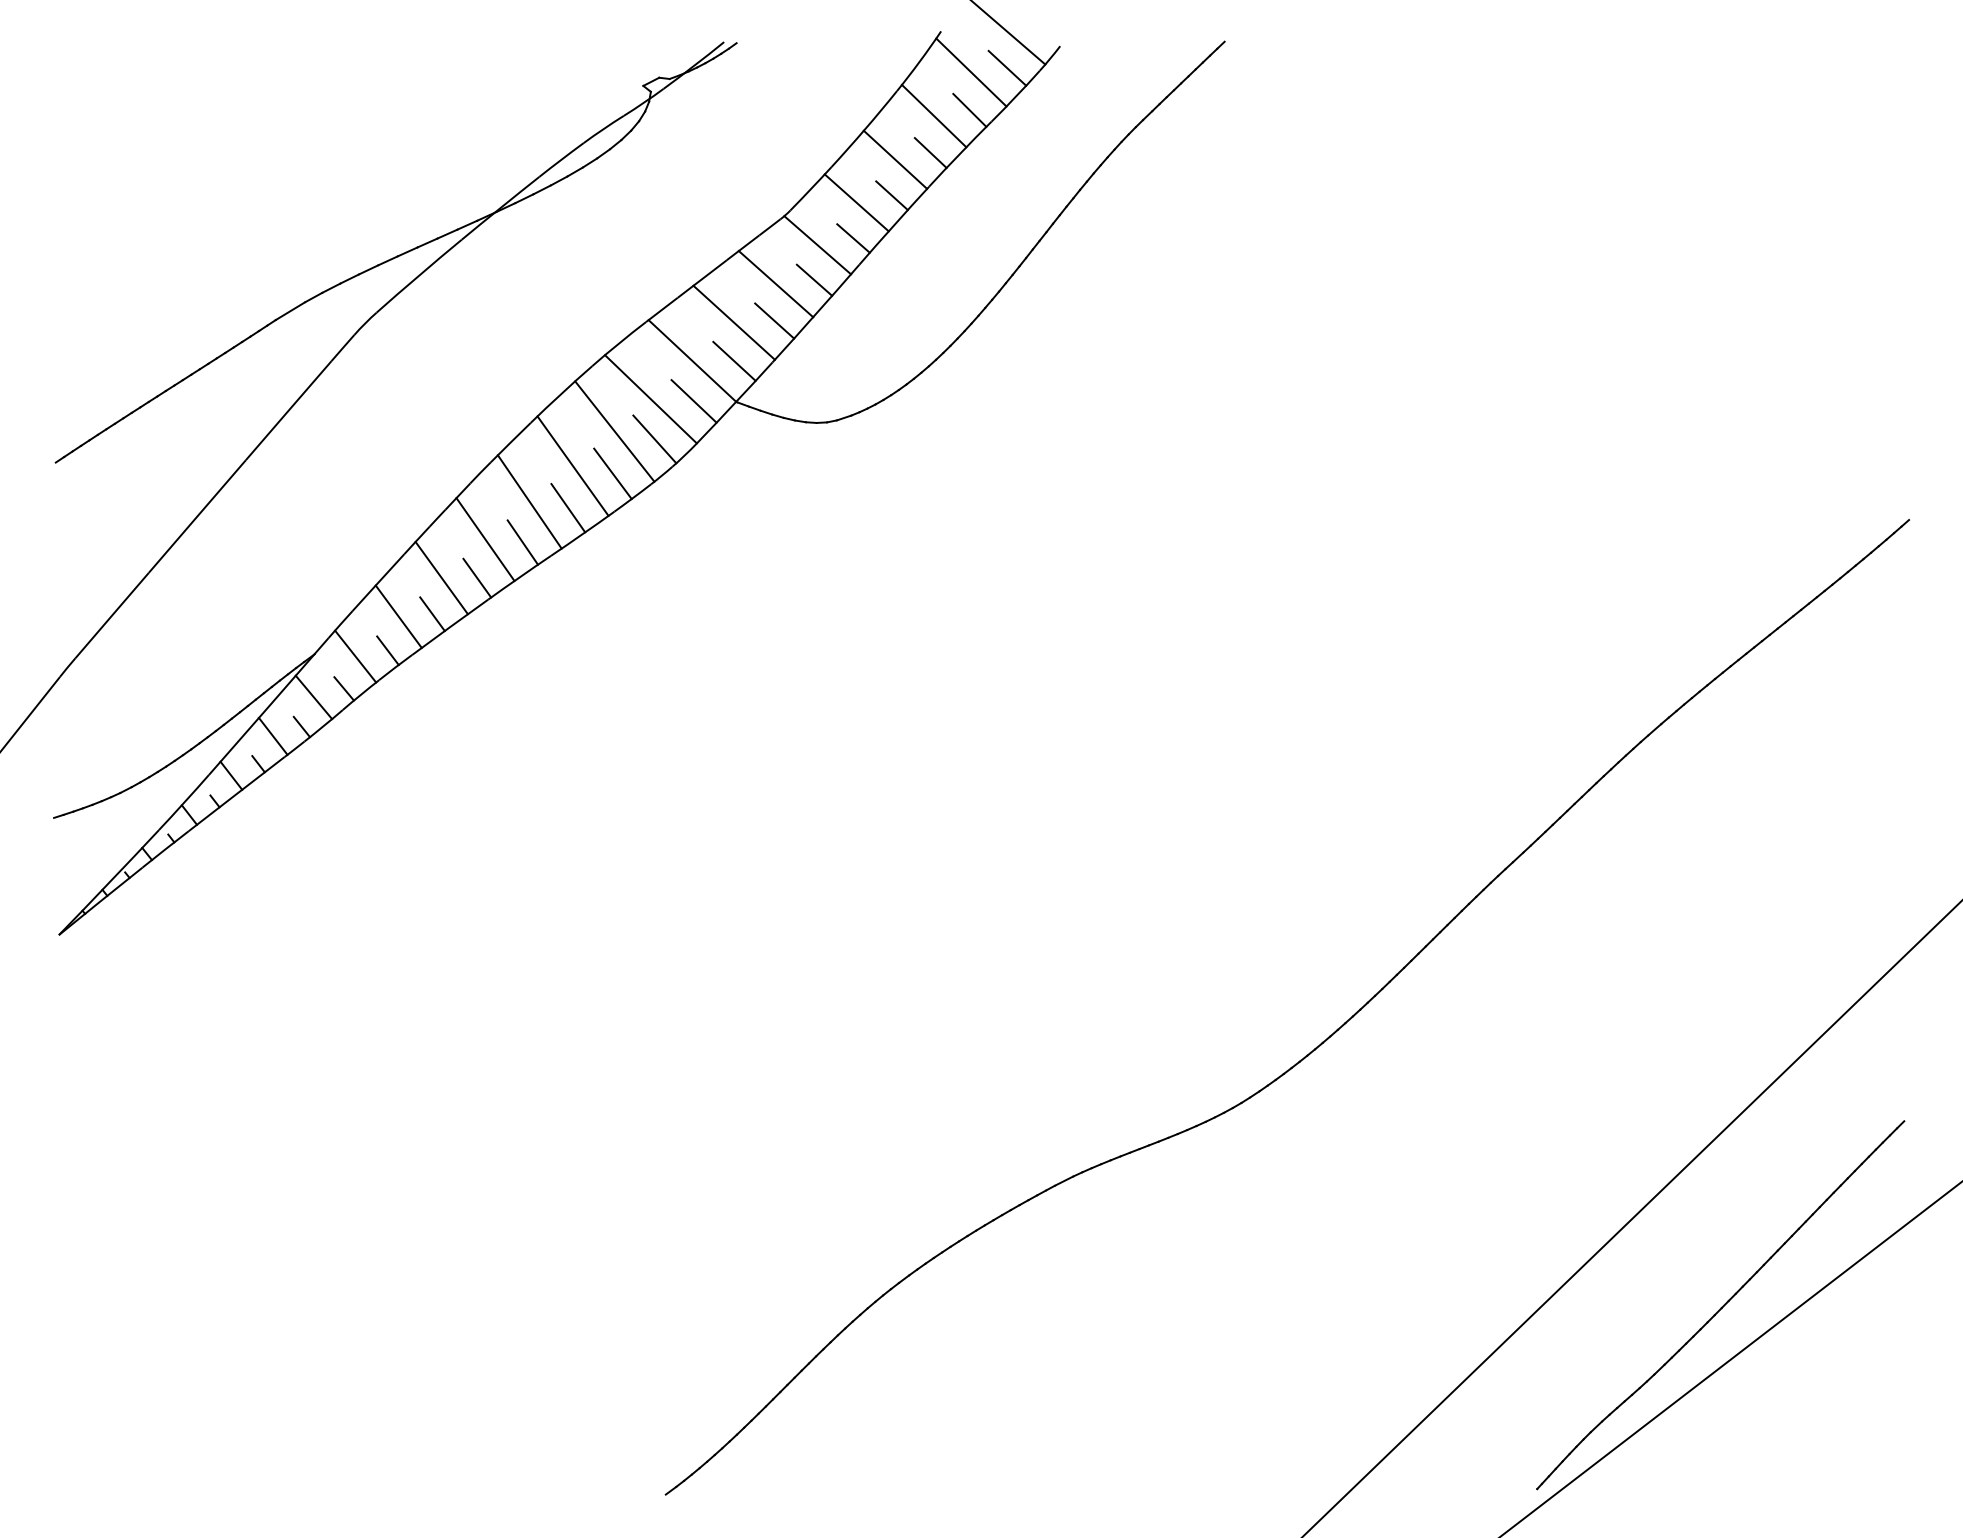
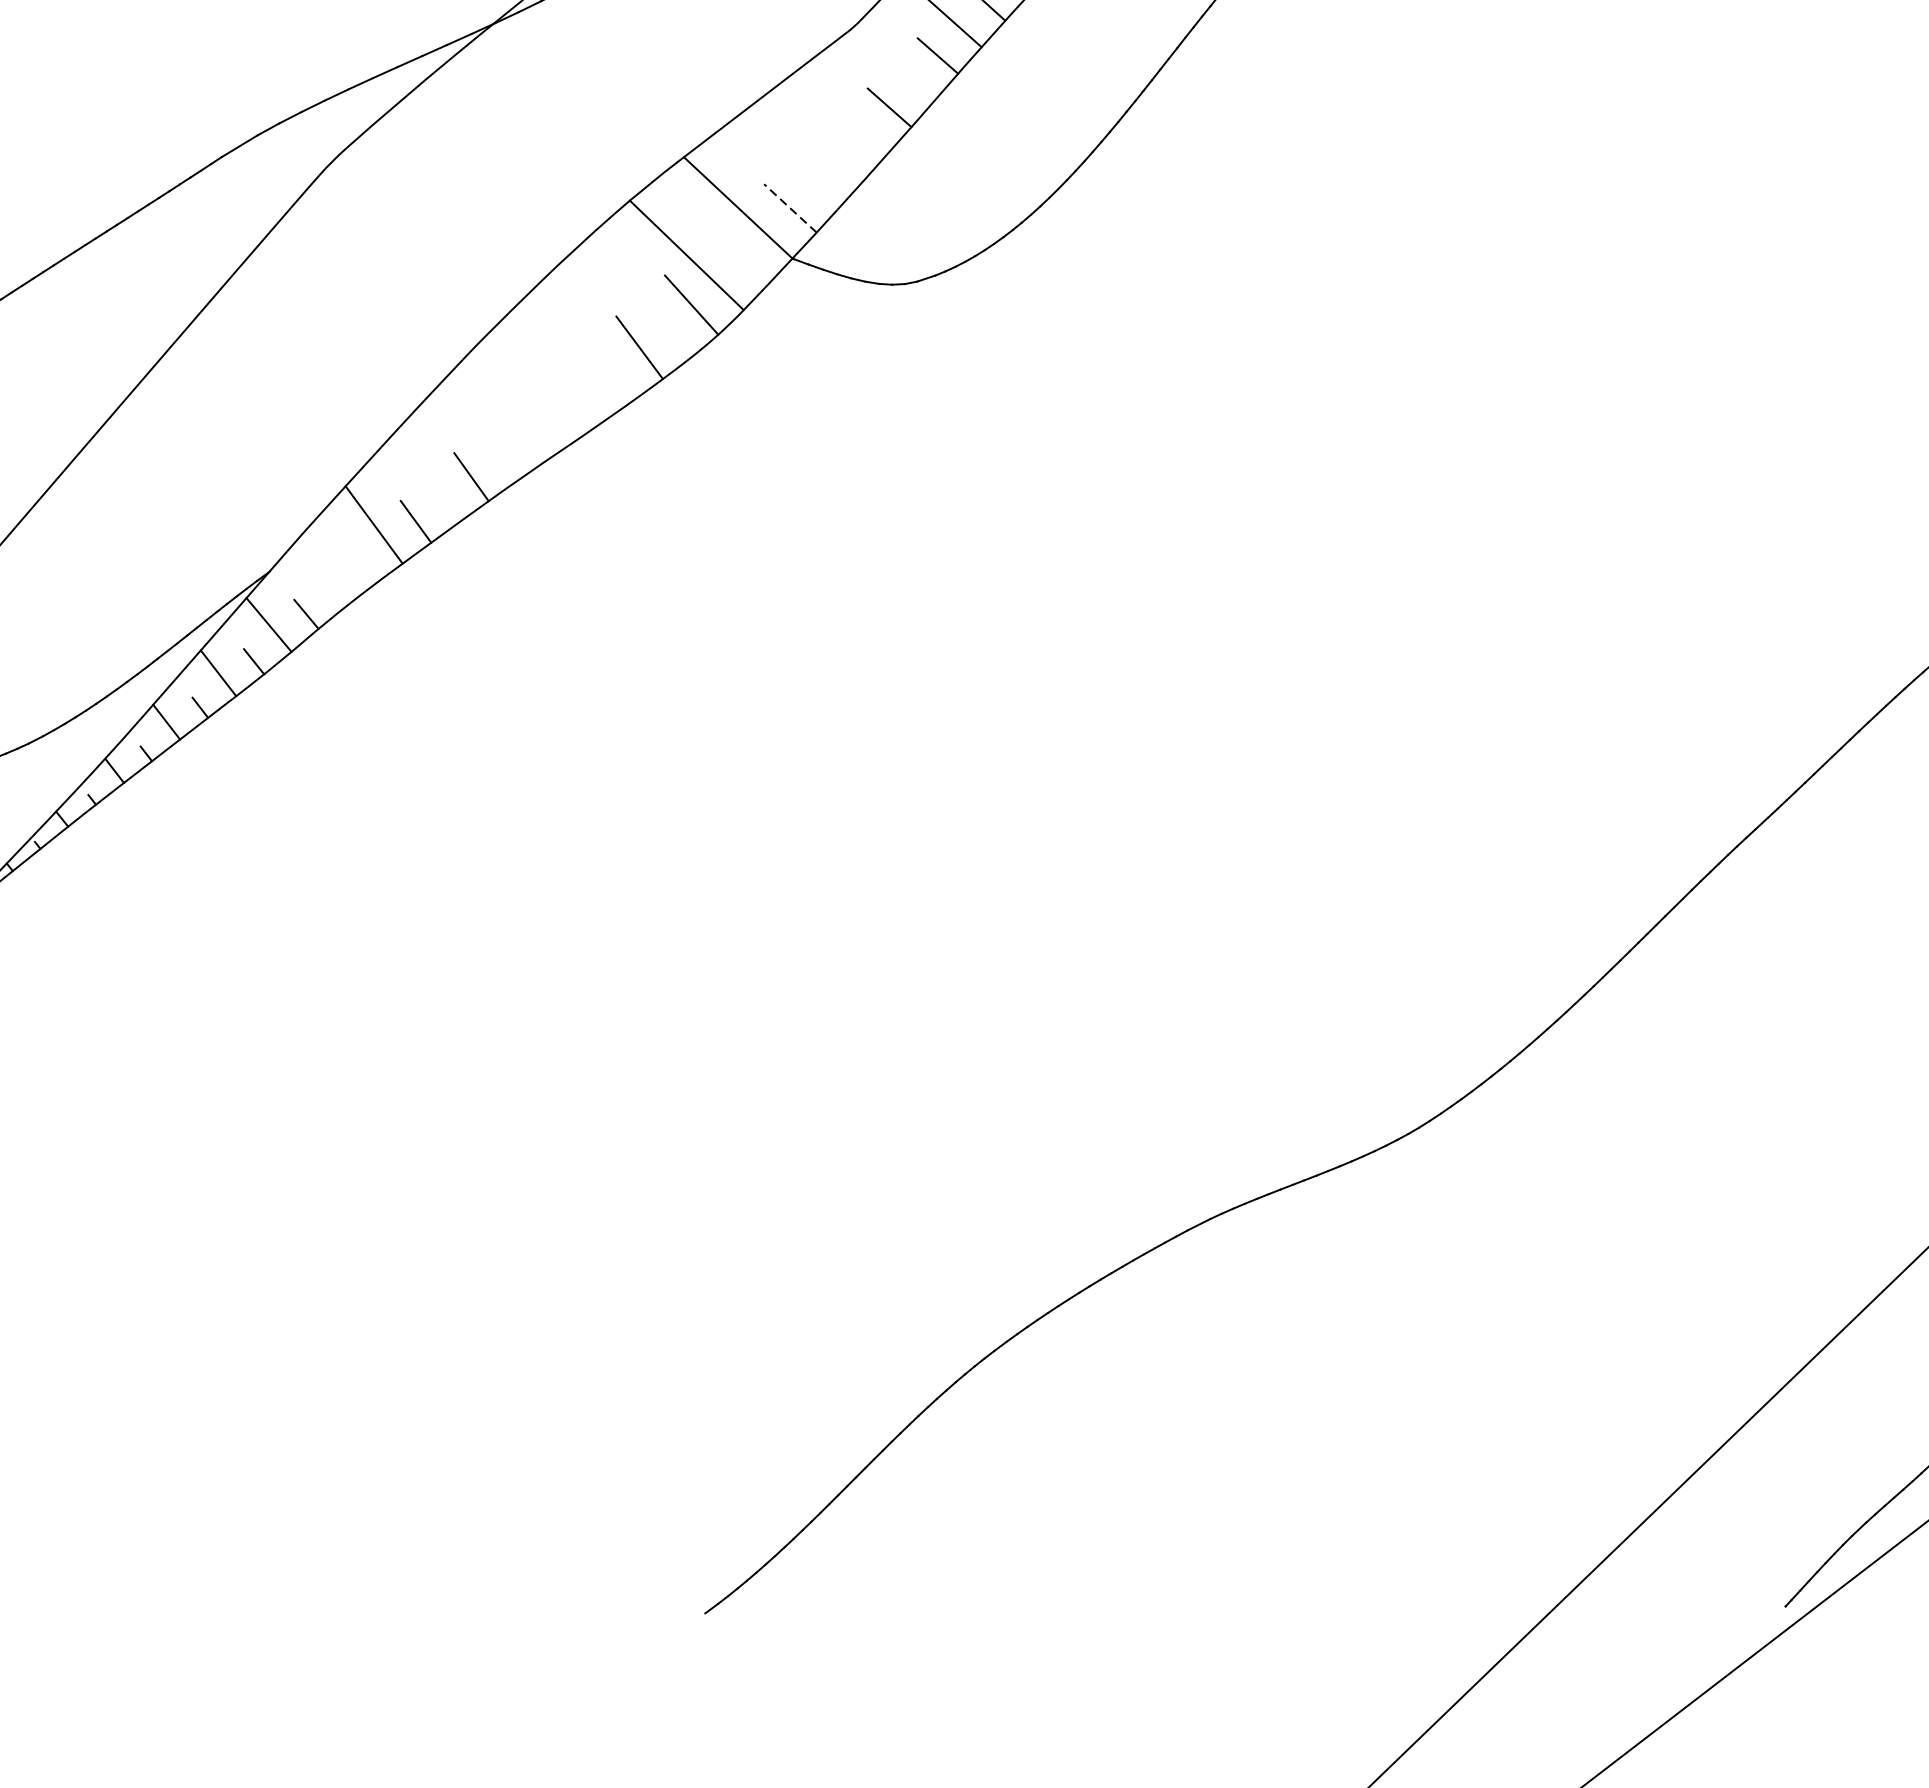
line: (817, 245) -> (893, 64), removed
line: (775, 284) -> (841, 113), removed
line: (774, 320) -> (839, 157), removed
line: (733, 322) -> (789, 160), removed
line: (734, 361) -> (790, 208), solid -> dashed
line: (693, 401) -> (739, 258), removed
line: (614, 431) -> (641, 295), removed
line: (572, 465) -> (589, 337), removed
line: (529, 501) -> (536, 382), removed
line: (568, 508) -> (584, 390), removed
line: (485, 539) -> (481, 429), removed
line: (522, 542) -> (527, 432), removed
line: (441, 577) -> (427, 476), removed
line: (387, 650) -> (360, 566), removed
line: (355, 656) -> (320, 574), removed

